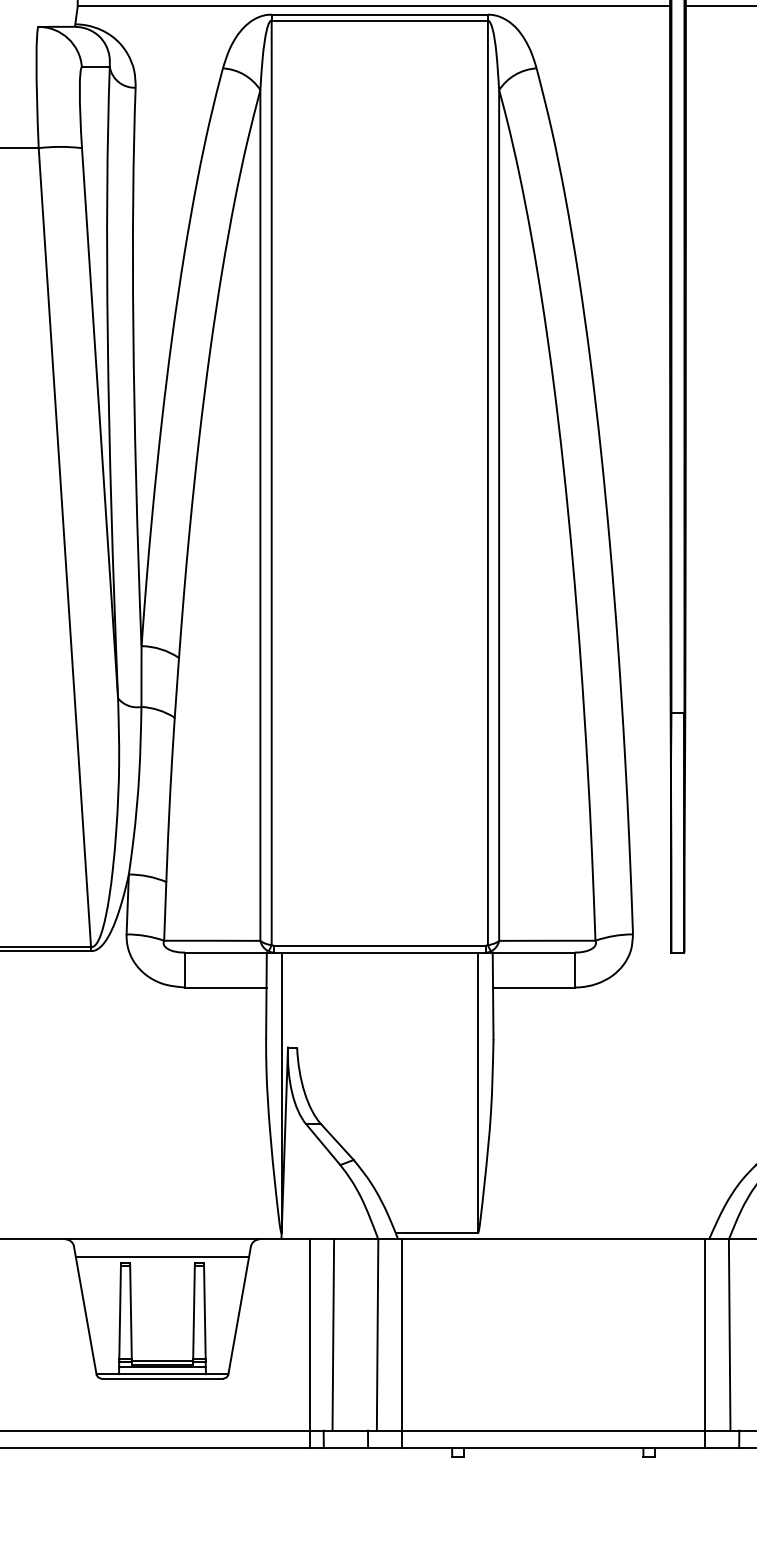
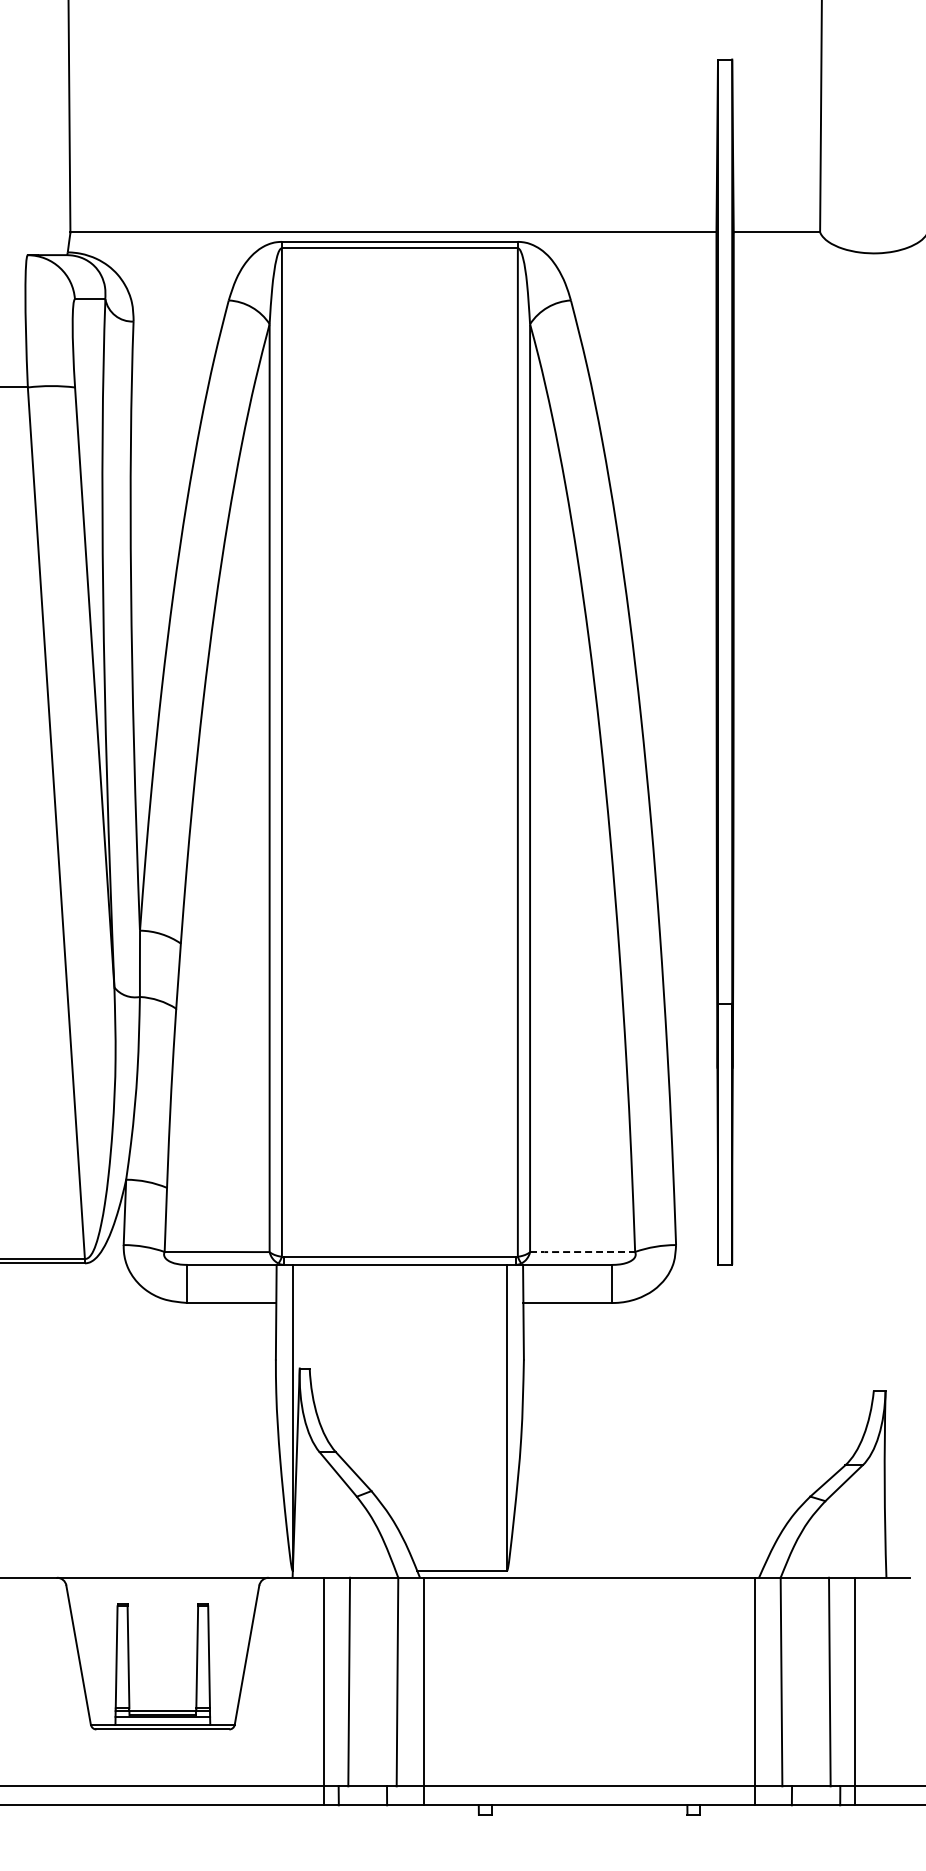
line: (547, 941) -> (582, 1252), solid -> dashed
line: (162, 1256) -> (162, 1596), removed

